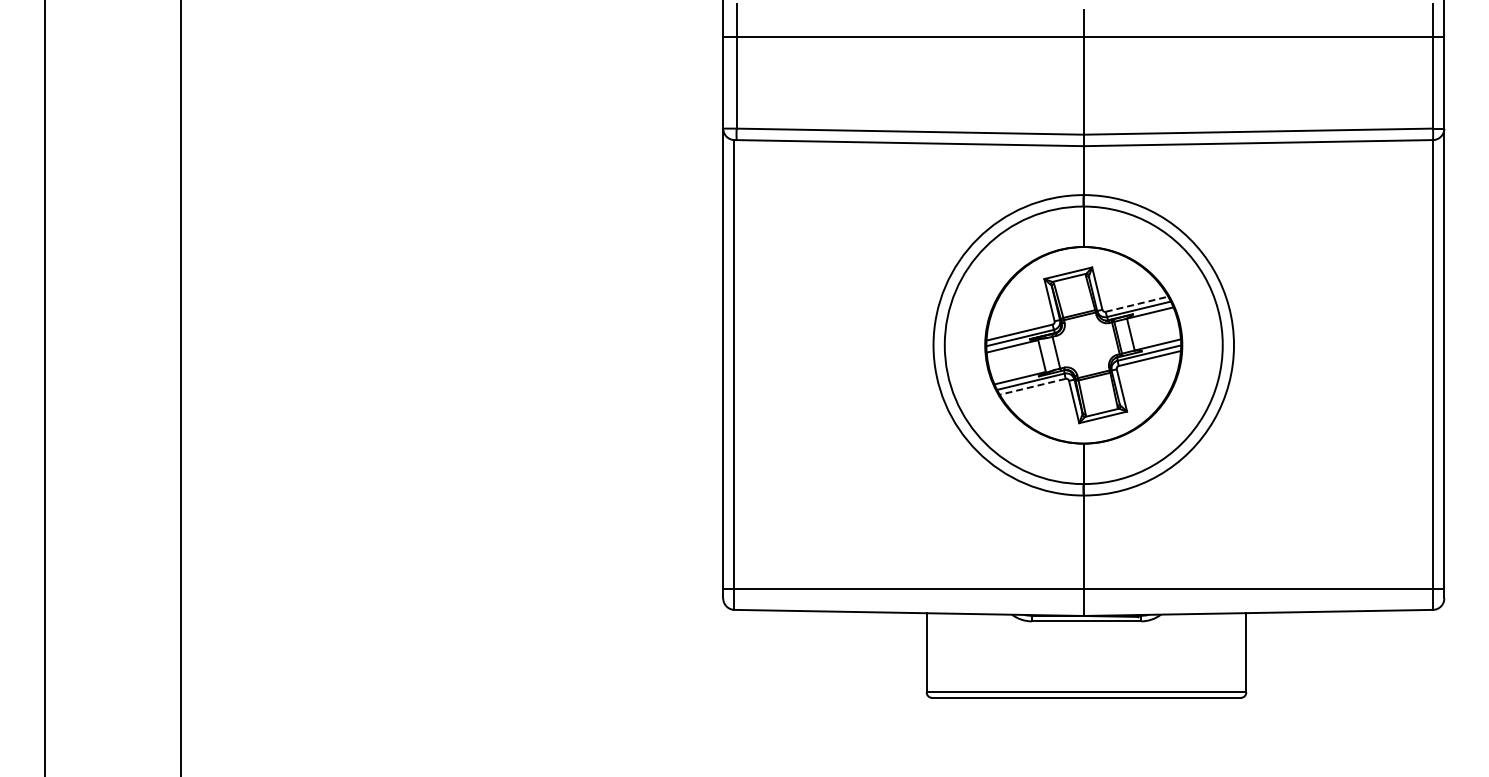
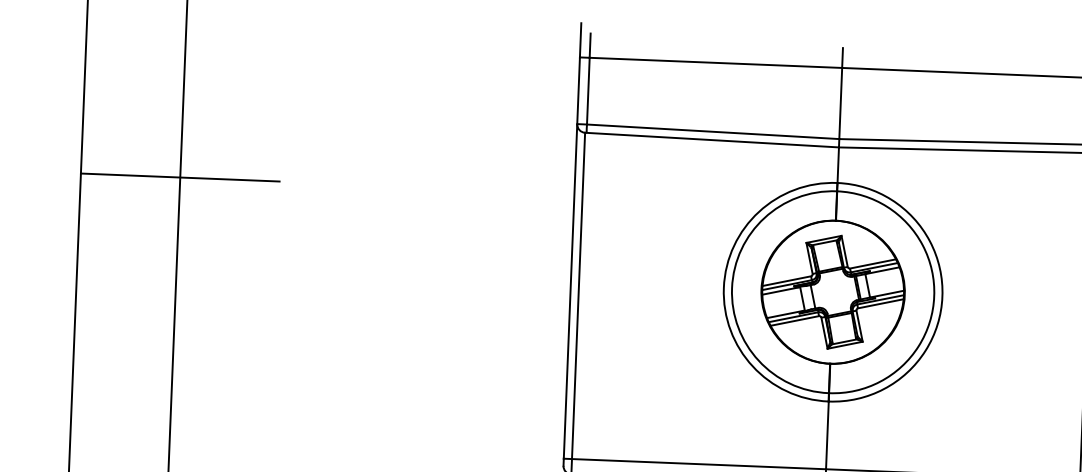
line: (180, 223) -> (179, 177), added
line: (1137, 304) -> (873, 264), dashed -> solid
line: (1032, 386) -> (794, 320), dashed -> solid

